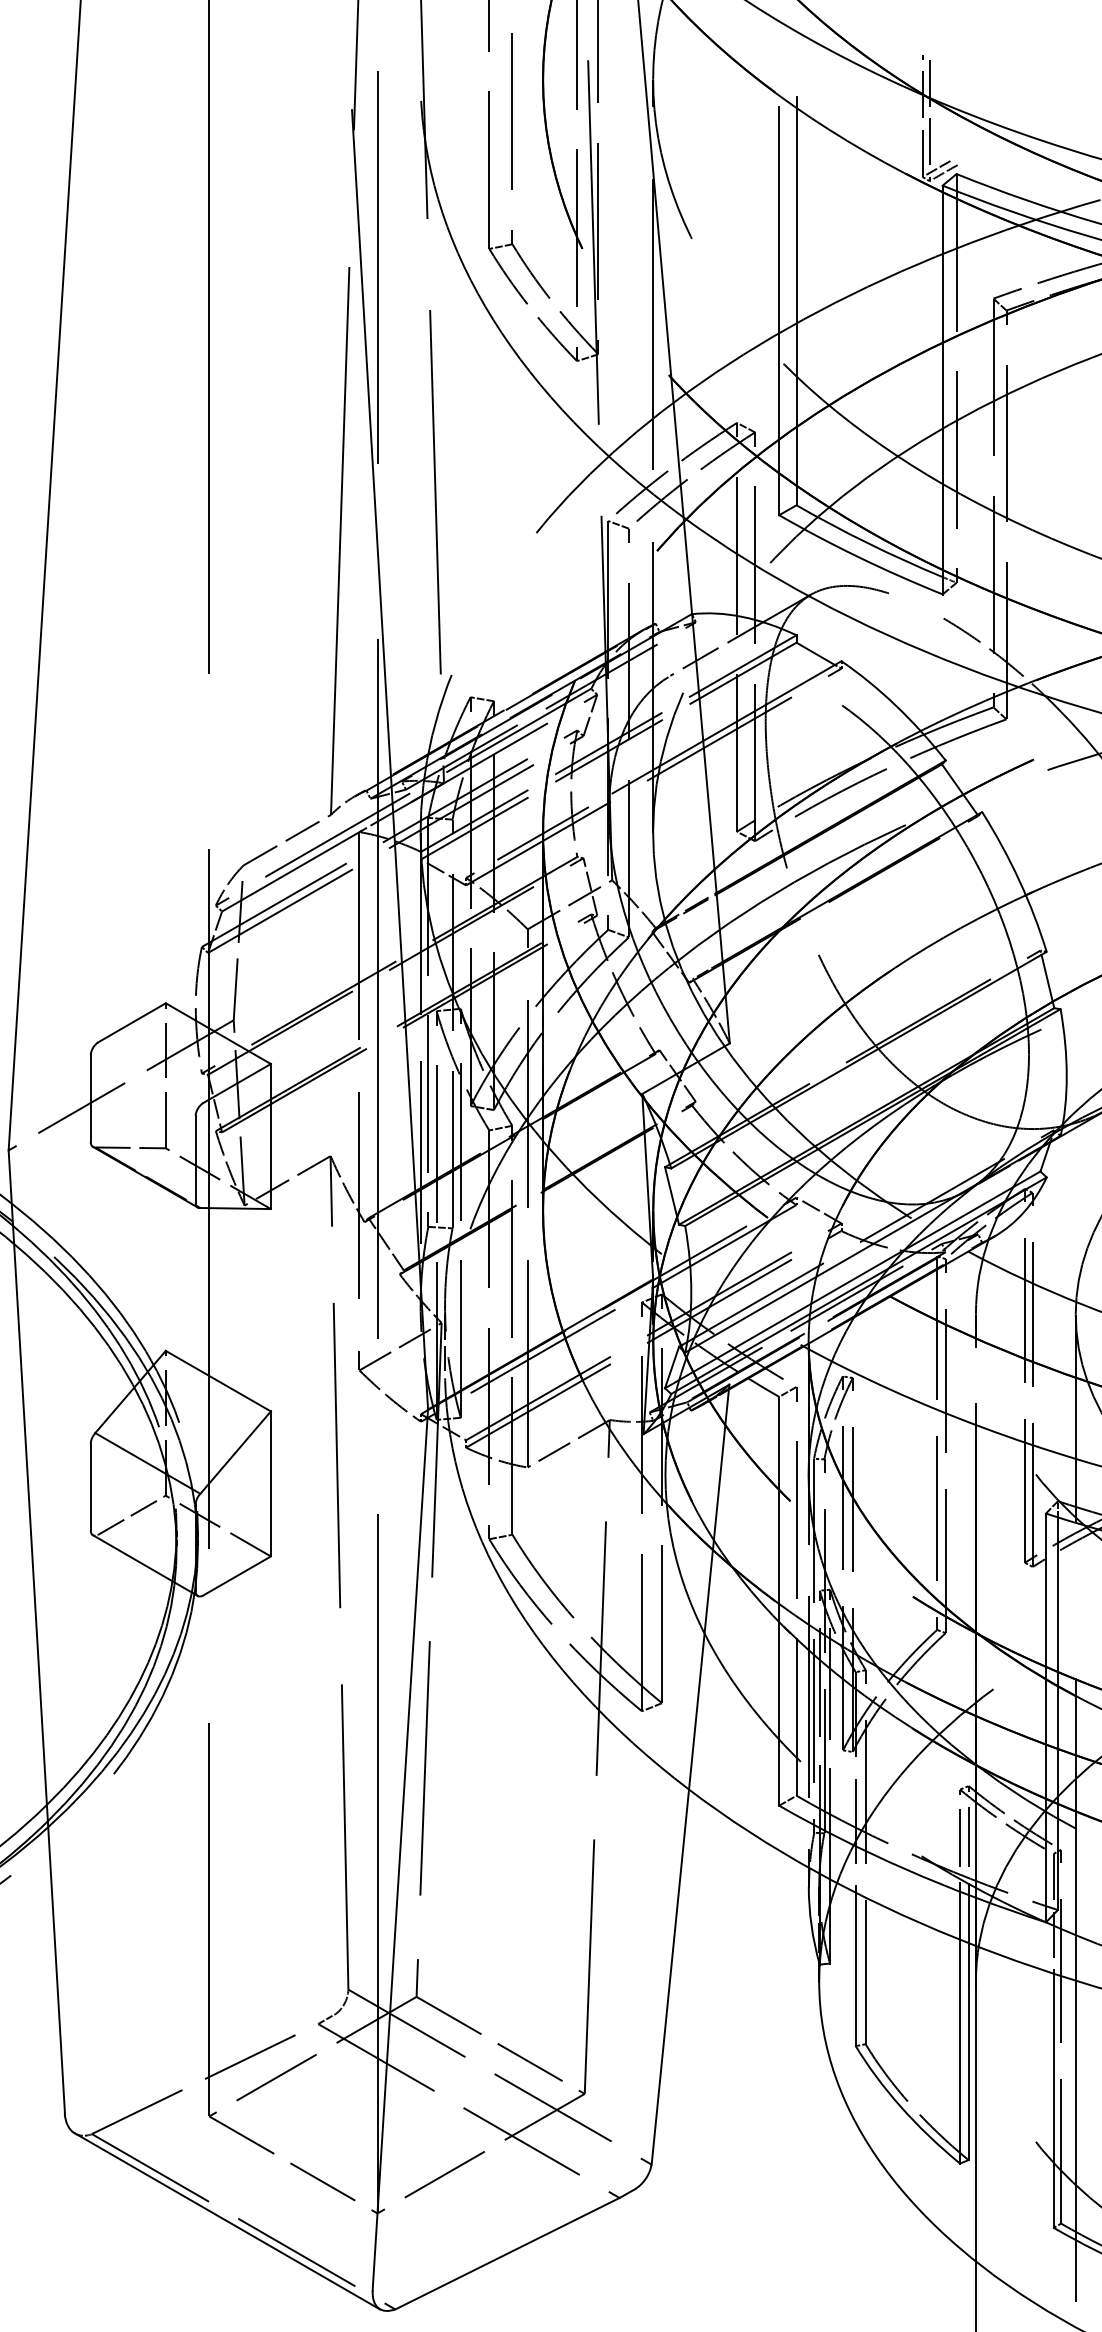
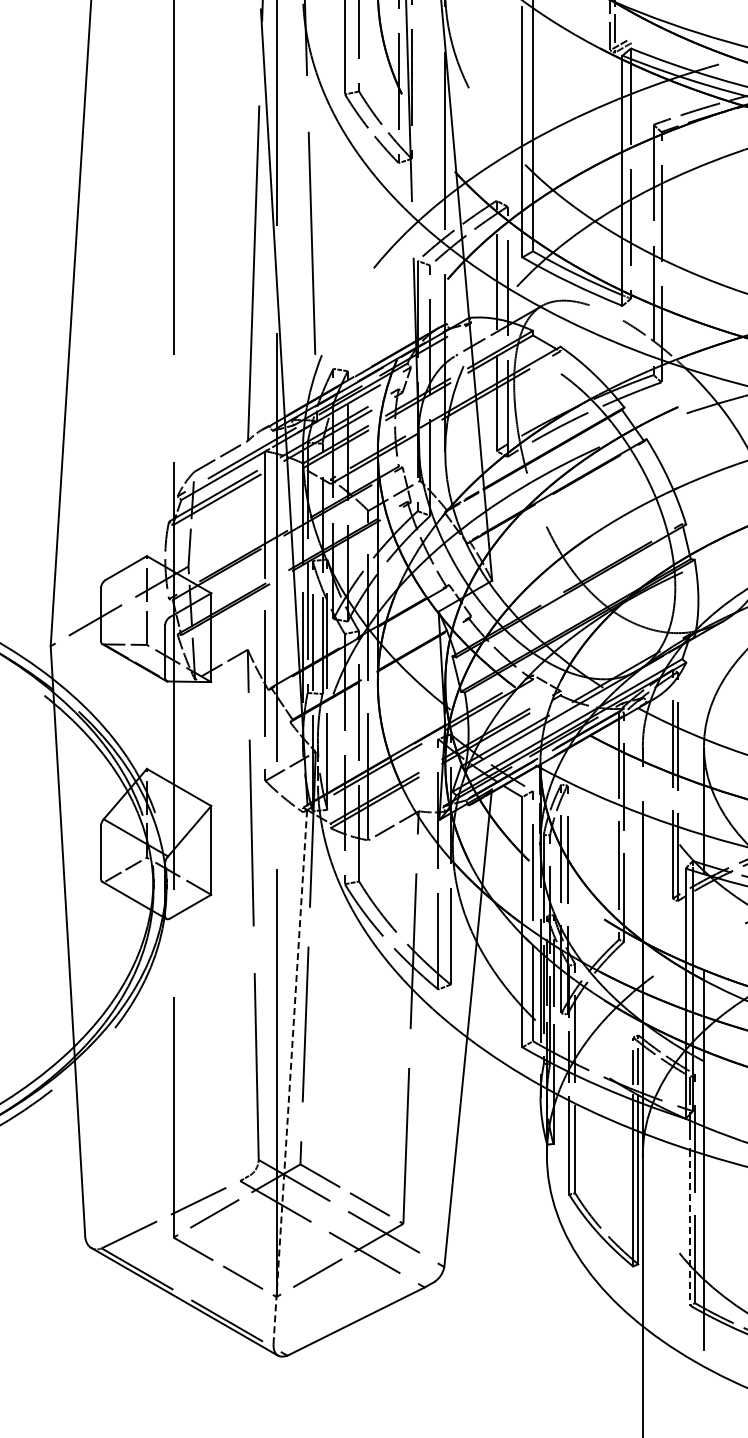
line: (400, 1850) -> (290, 1074), solid -> dashed
line: (1053, 2101) -> (690, 1228), solid -> dashed

